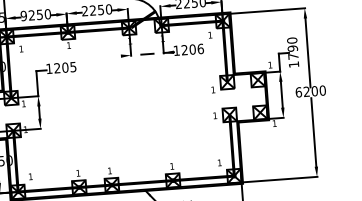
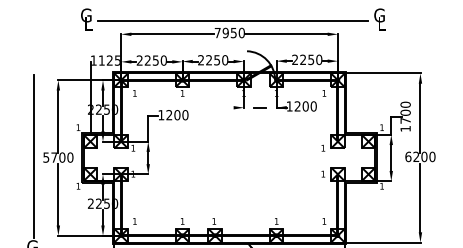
text: (23, 15) -> (139, 60), 9250 -> 2250
text: (292, 48) -> (405, 112), 1790 -> 1700
text: (200, 49) -> (313, 106), 1206 -> 1200
text: (73, 67) -> (185, 115), 1205 -> 1200

